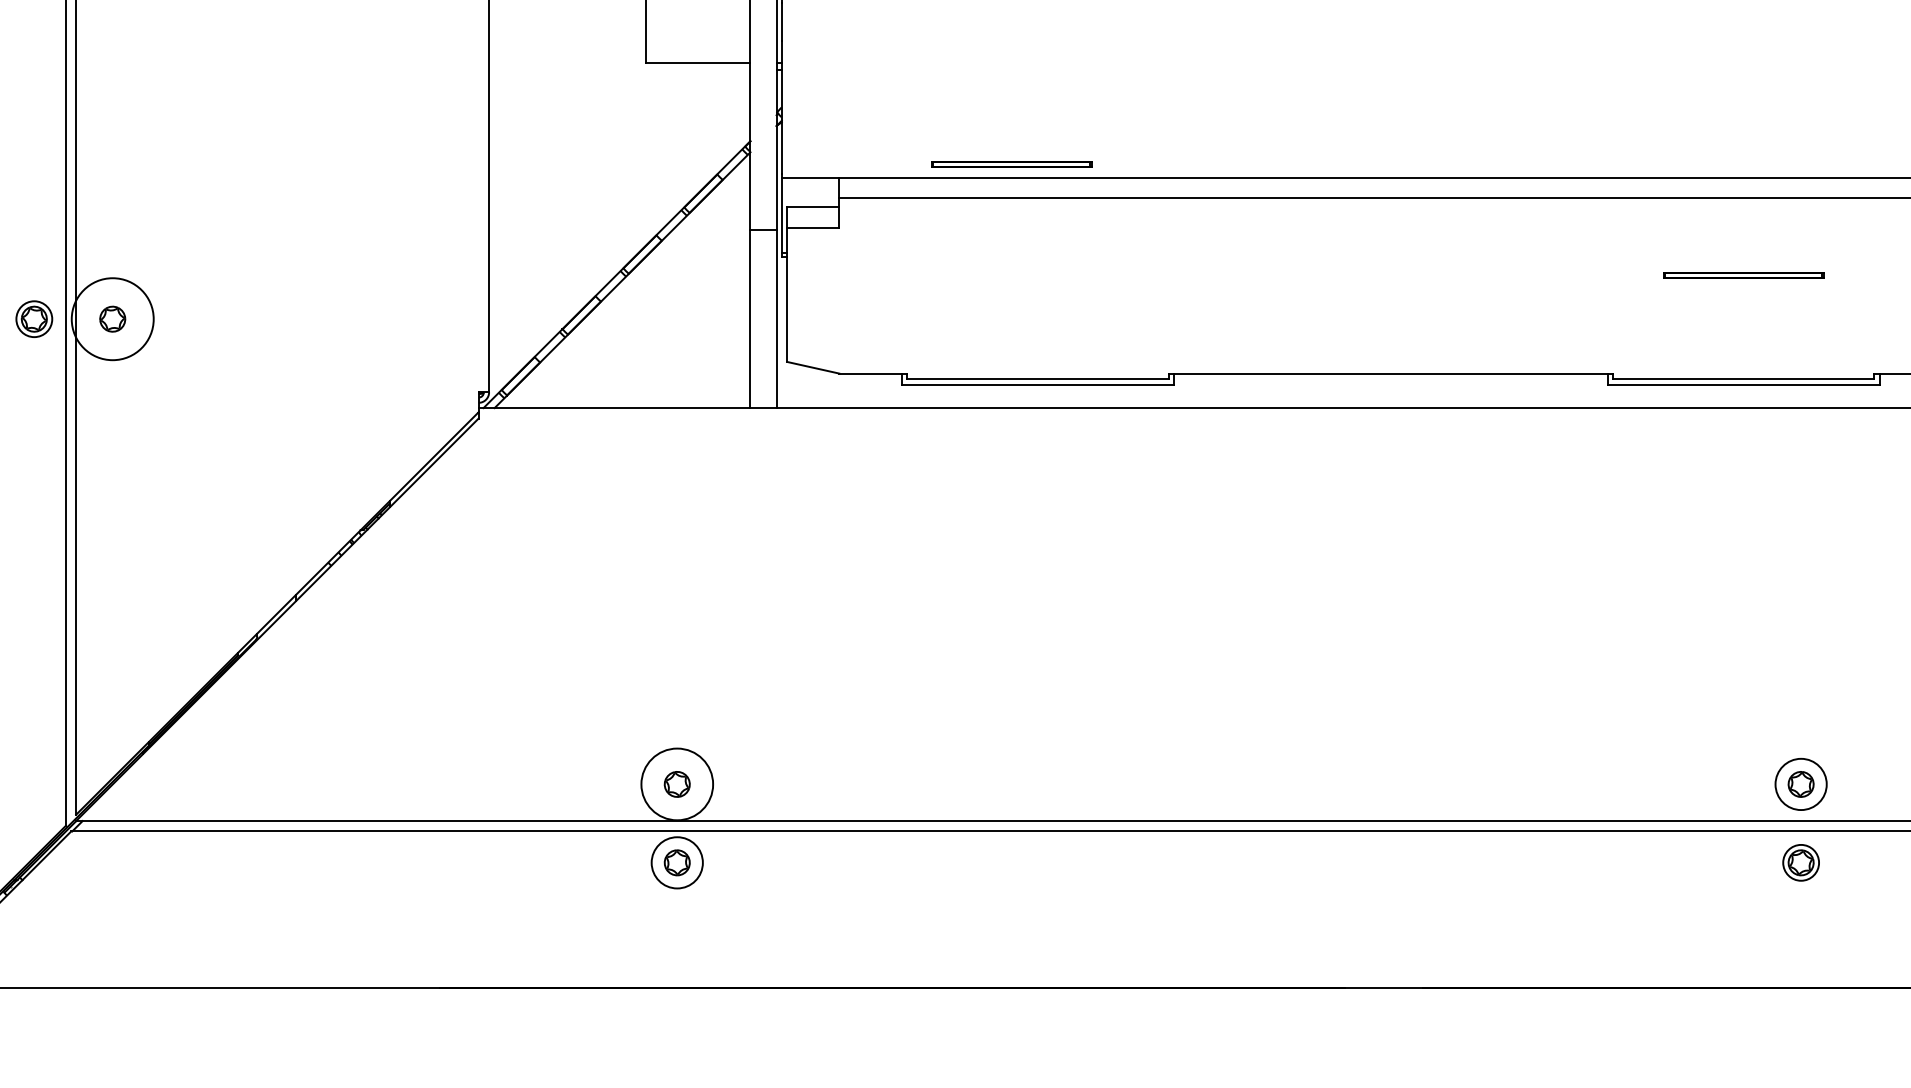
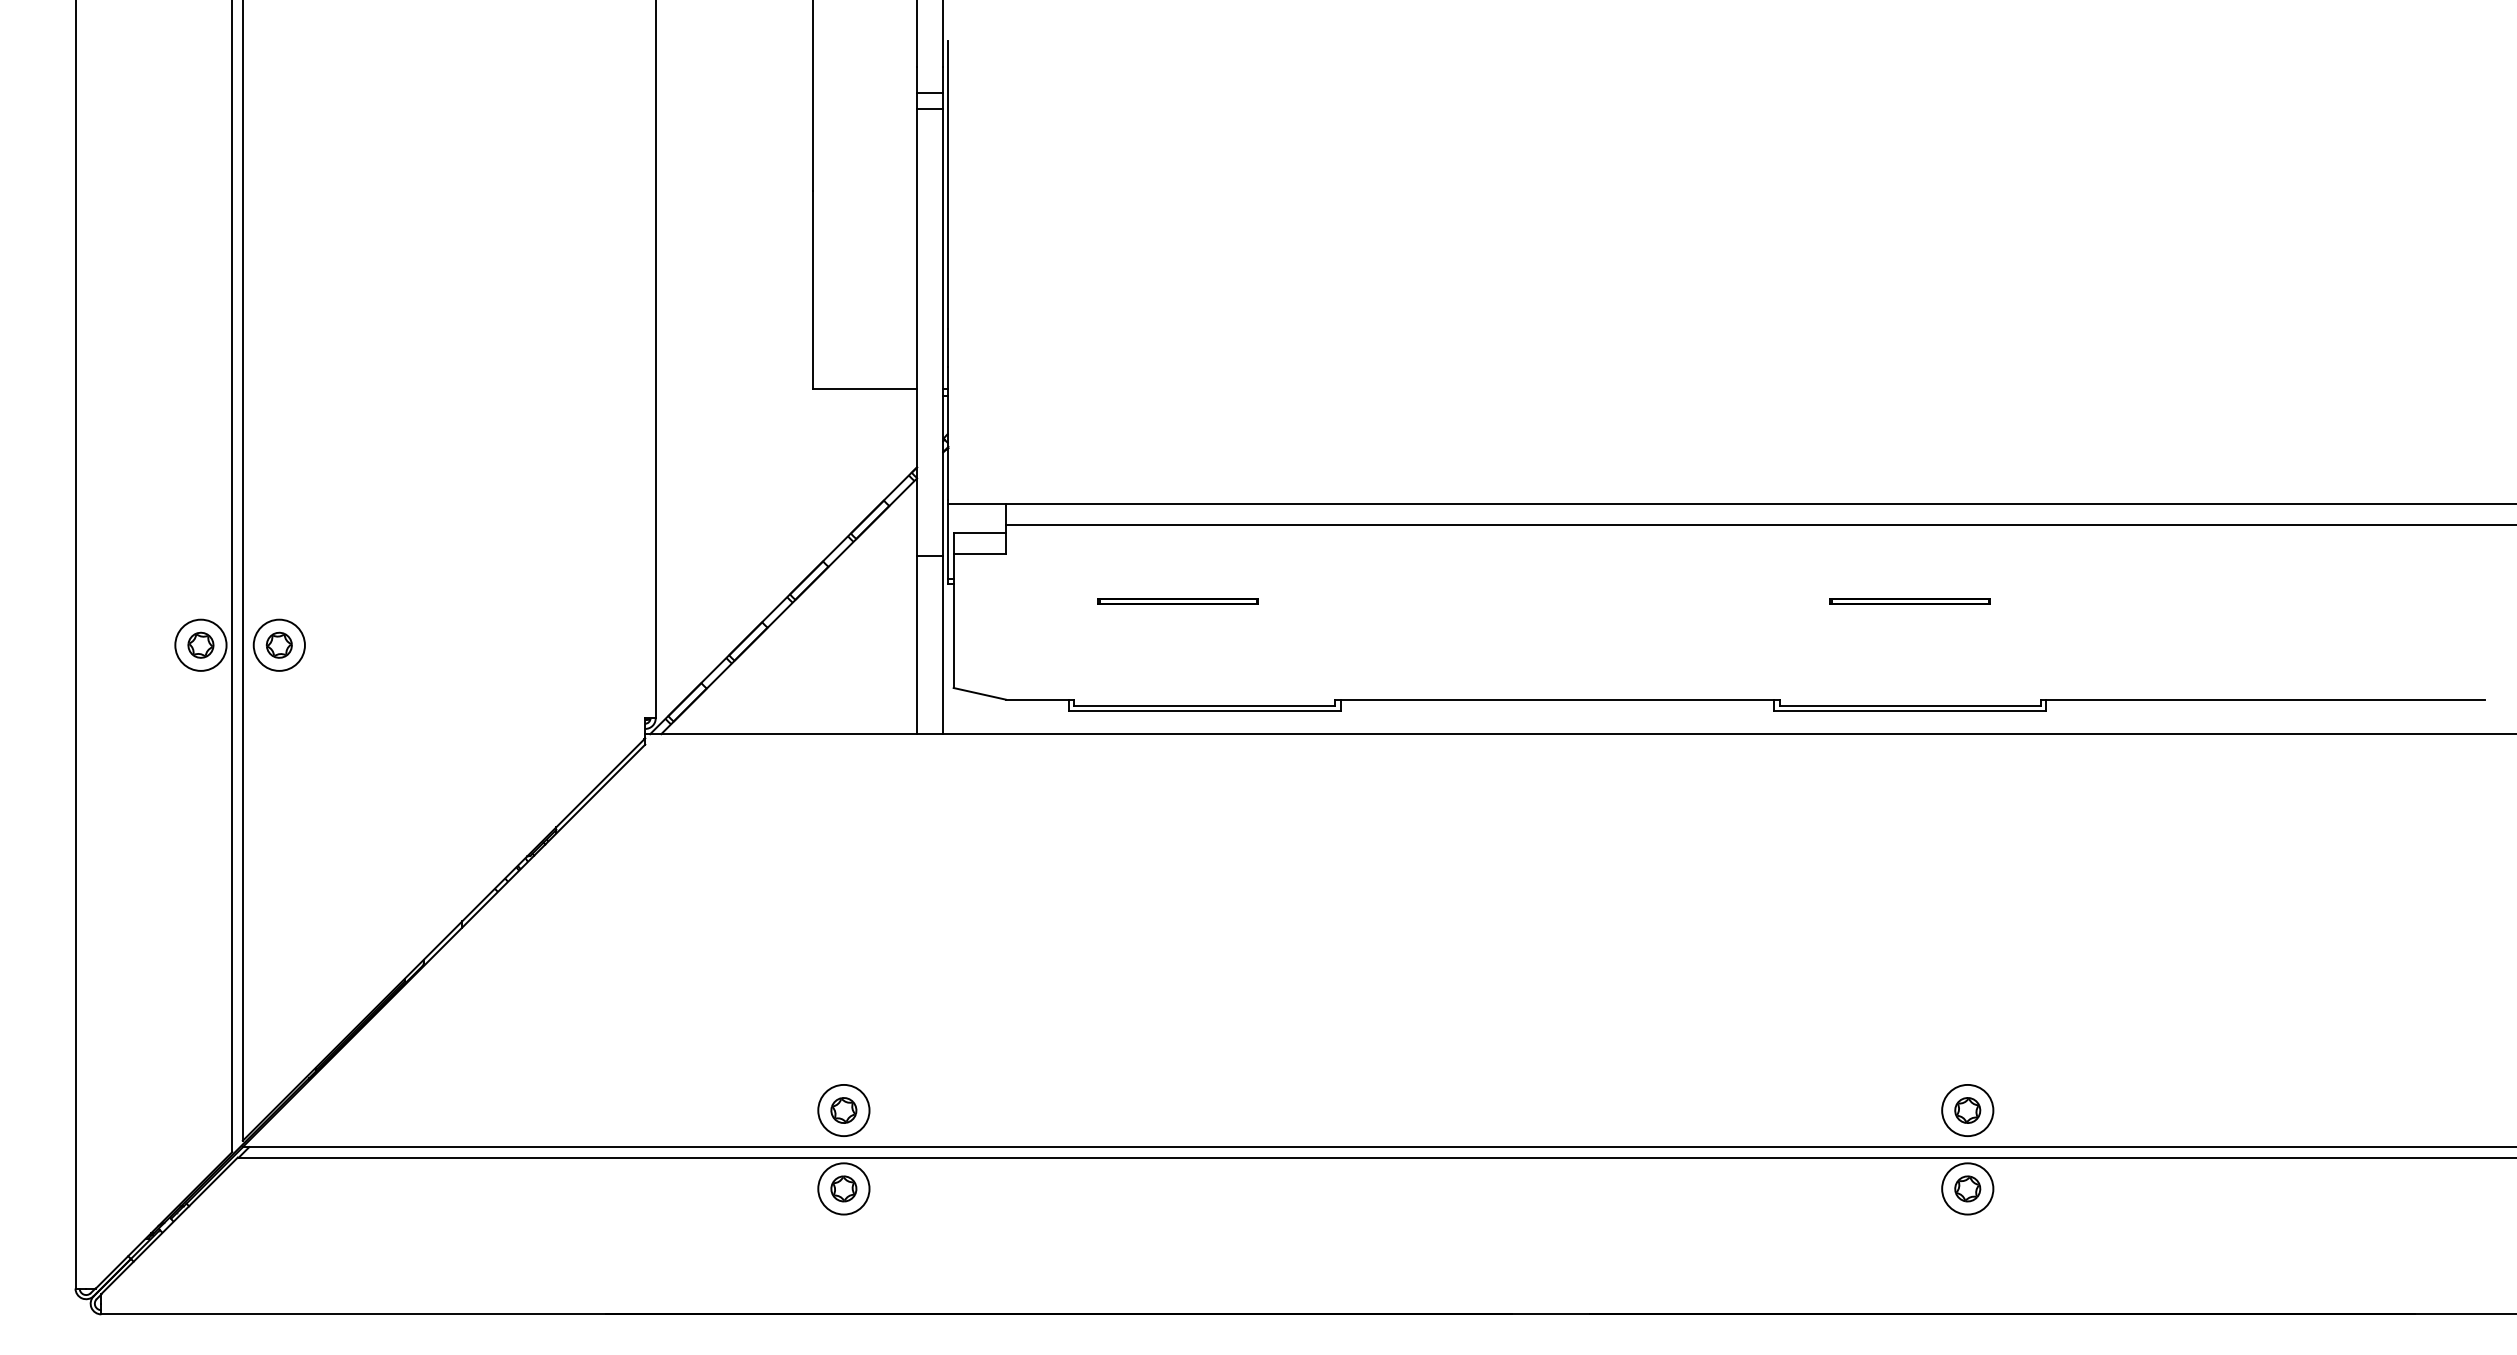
part: (1010, 164) -> (1177, 601), moved
circle: (33, 318) -> (200, 644), size x1.43
circle: (111, 318) -> (278, 644), size x0.62
circle: (676, 784) -> (843, 1110), size x0.71
circle: (1800, 862) -> (1967, 1188), size x1.43

